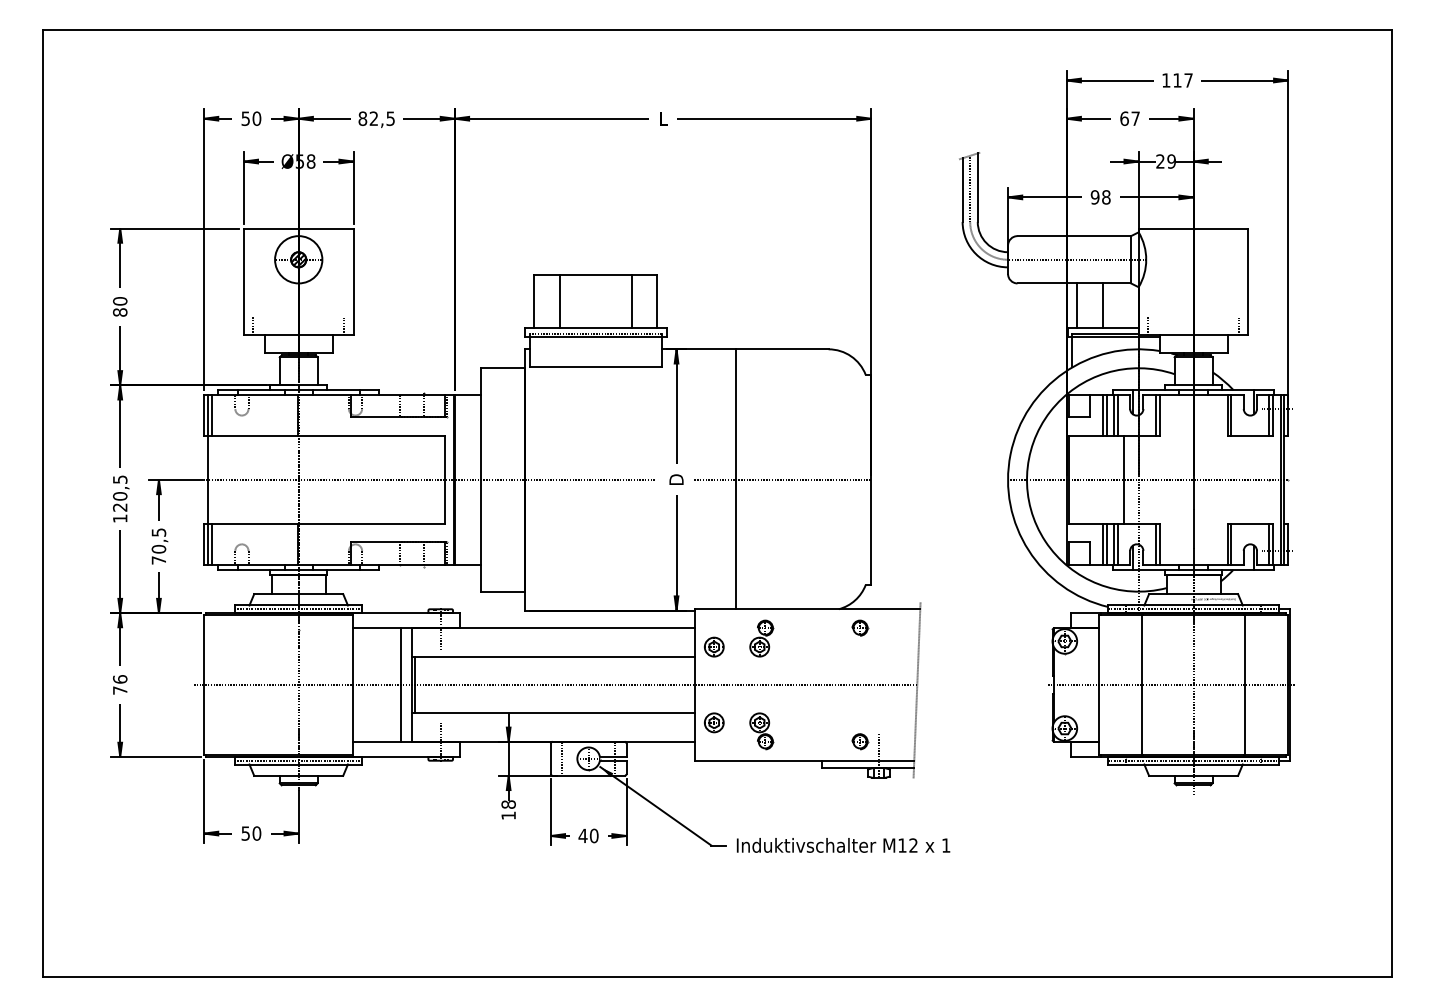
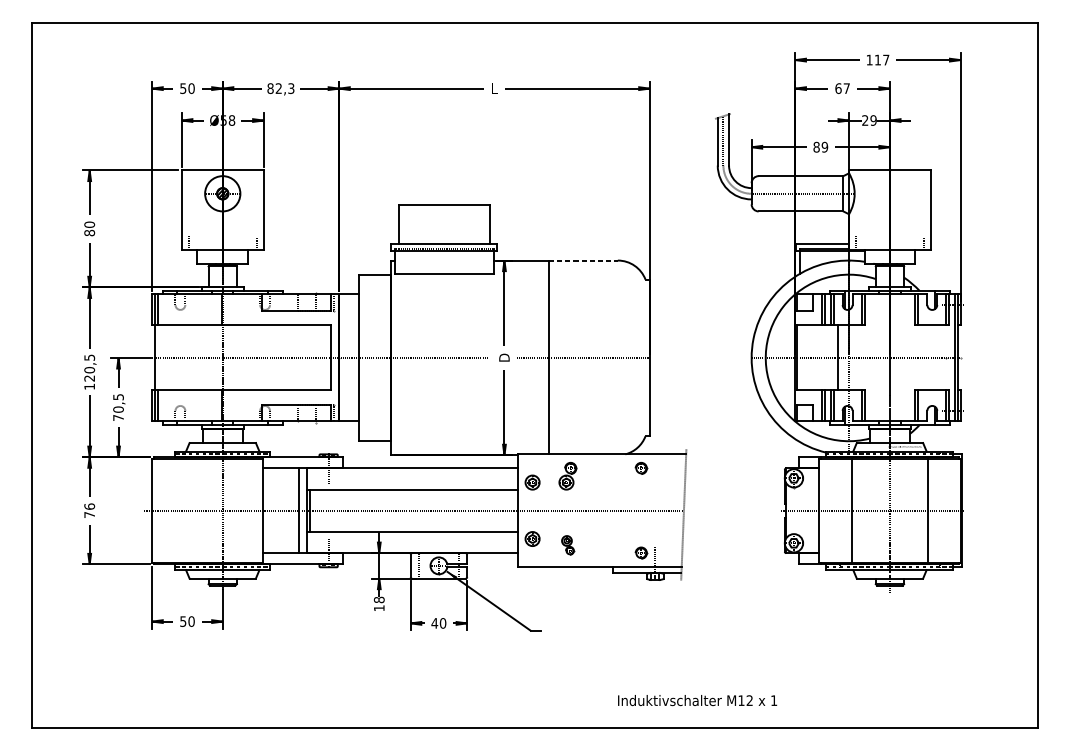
text: (390, 117) -> (291, 87), 82,5 -> 82,3
text: (1100, 197) -> (820, 147), 98 -> 89
line: (559, 300) -> (417, 224), removed
line: (631, 300) -> (470, 224), removed
line: (1077, 305) -> (803, 227), removed
line: (1102, 305) -> (822, 227), removed
line: (782, 349) -> (583, 260), solid -> dashed
part: (761, 731) -> (567, 545), size x0.7
text: (843, 845) -> (697, 700), moved

